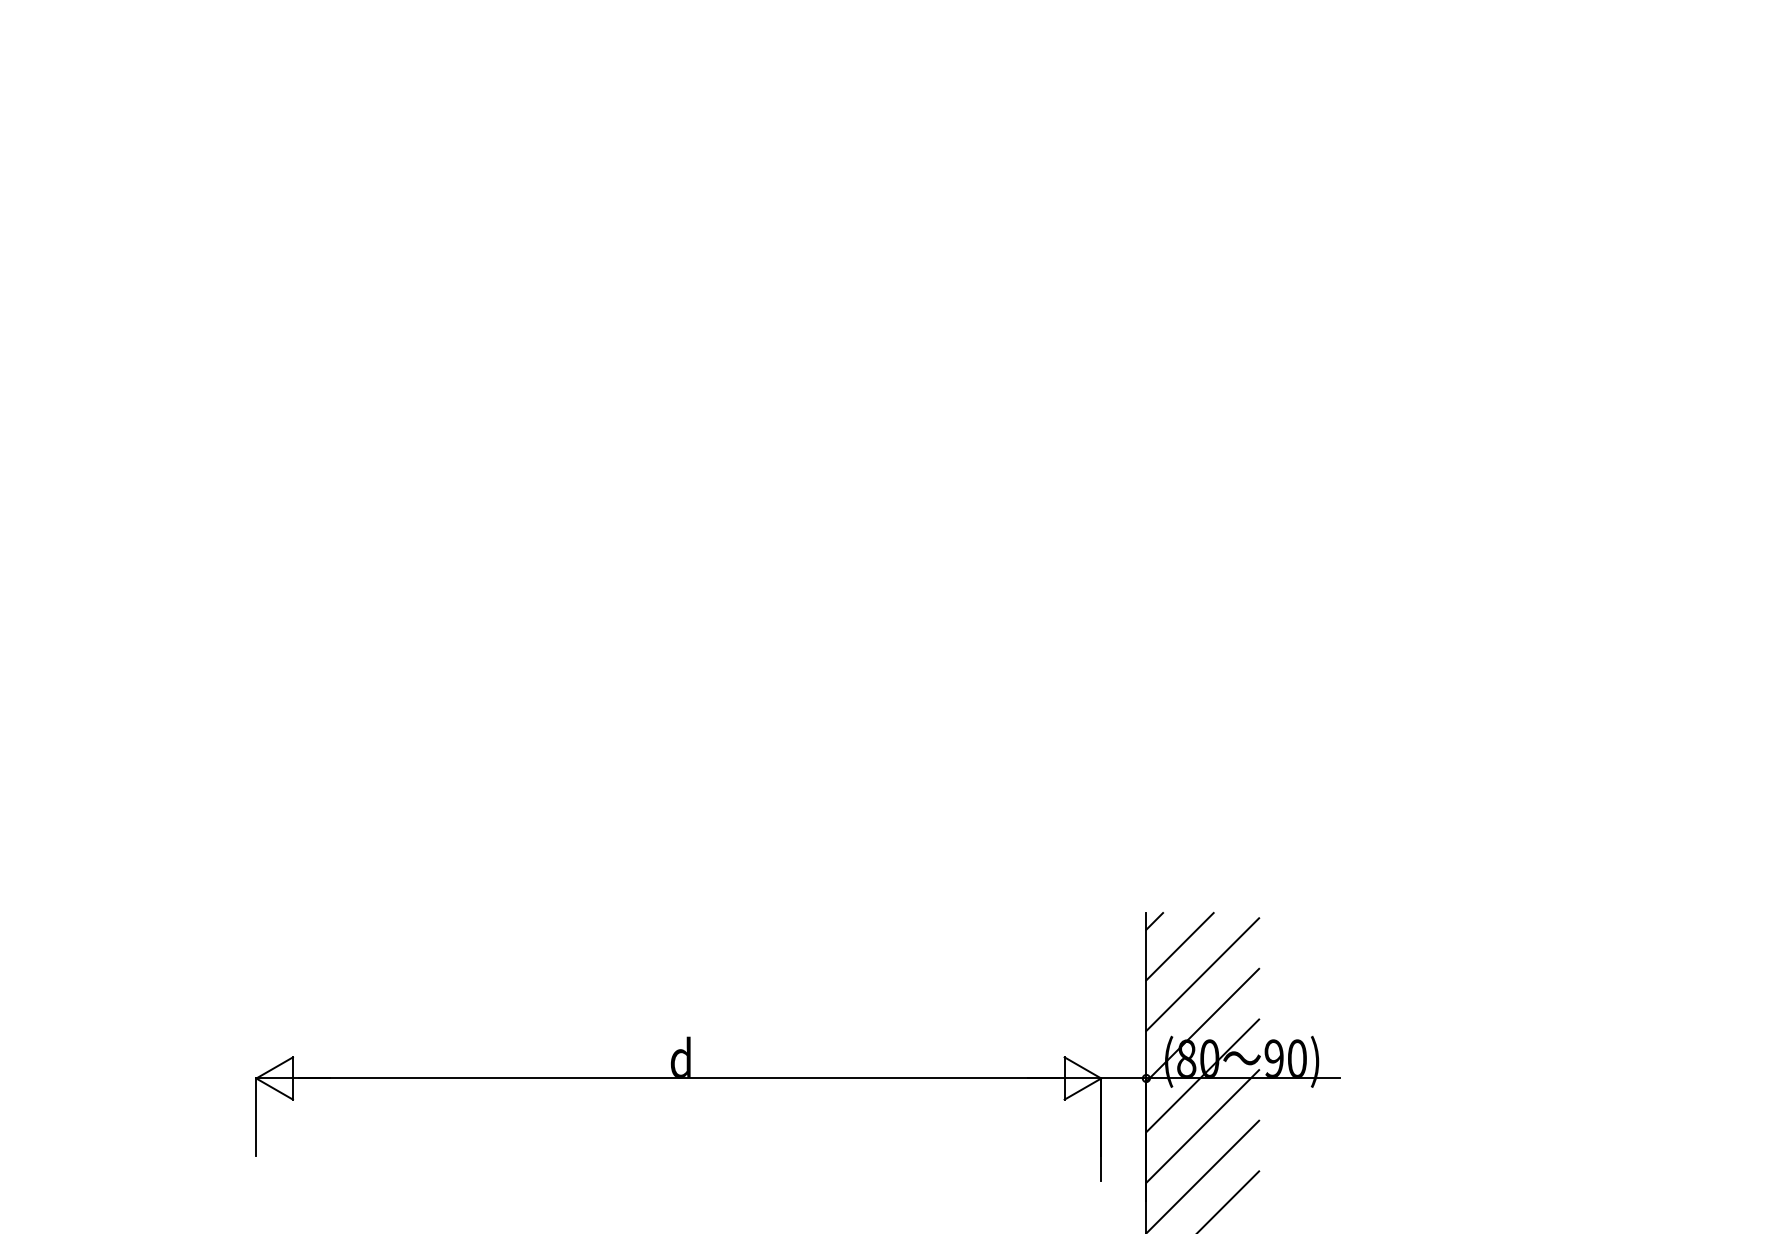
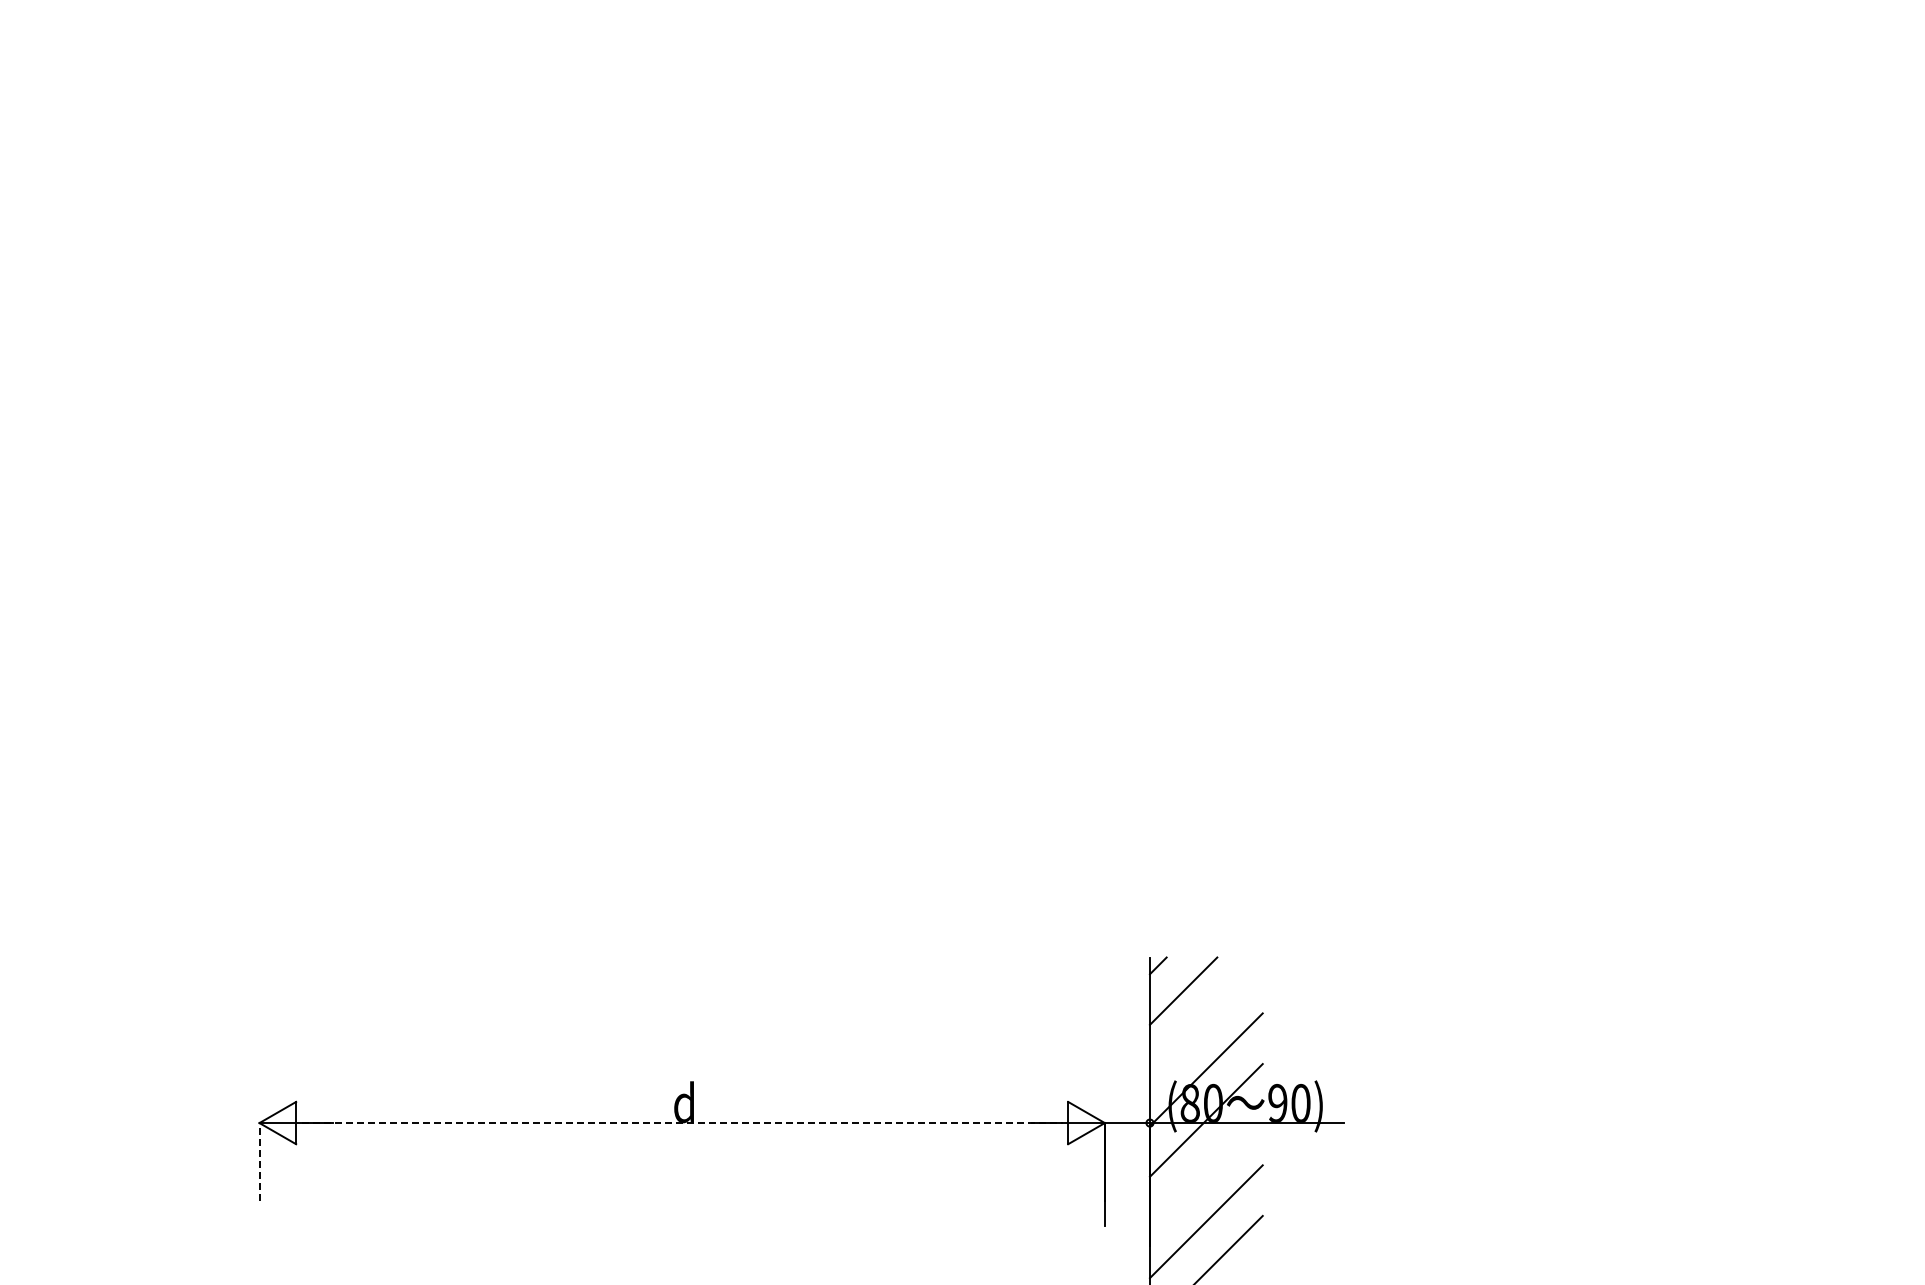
line: (1201, 973) -> (1205, 1018), removed
line: (679, 1078) -> (682, 1123), solid -> dashed
line: (256, 1116) -> (259, 1161), solid -> dashed
line: (1201, 1125) -> (1205, 1170), removed

